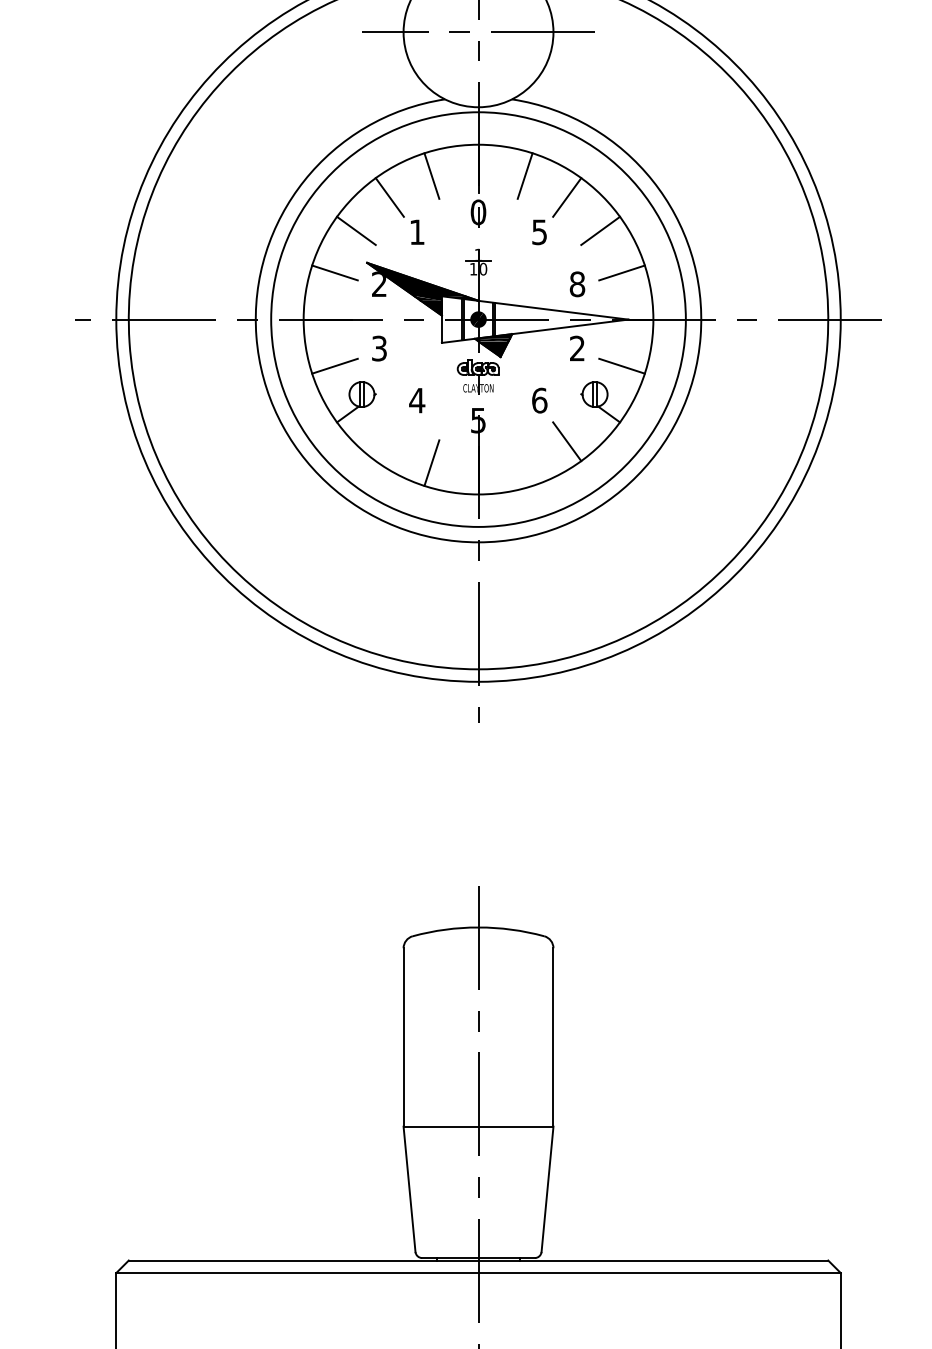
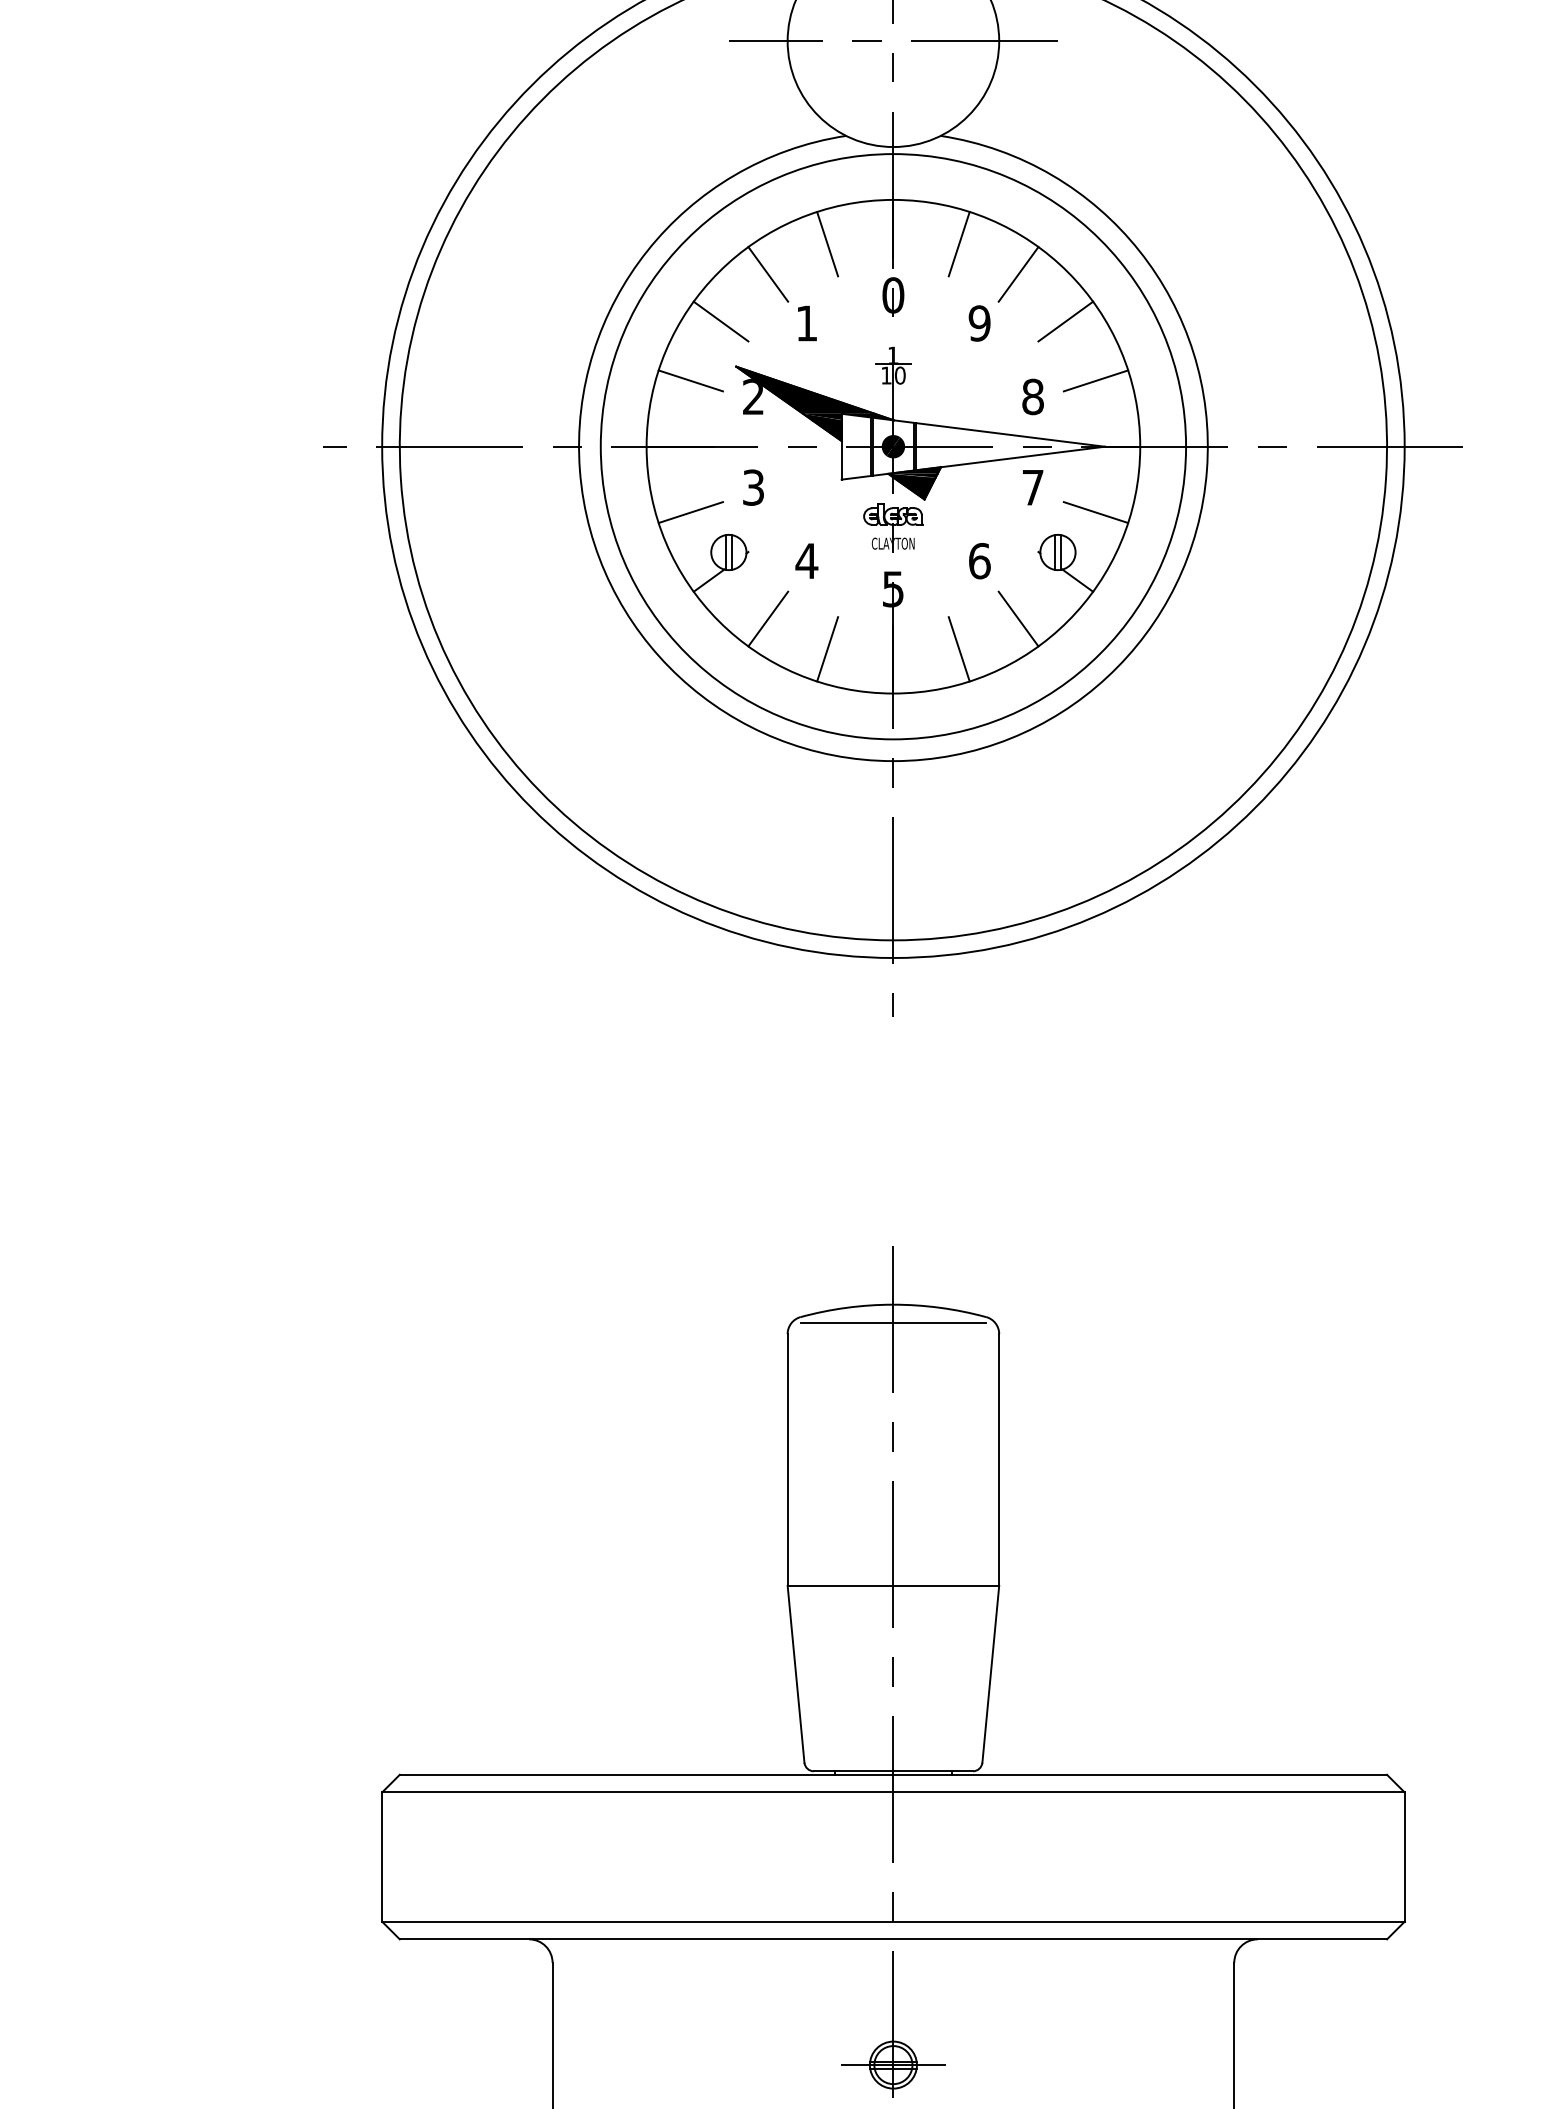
text: (539, 232) -> (979, 323), 5 -> 9
text: (577, 348) -> (1032, 487), 2 -> 7
line: (390, 441) -> (768, 618), added
line: (524, 463) -> (958, 649), added
line: (478, 940) -> (893, 1323), added

